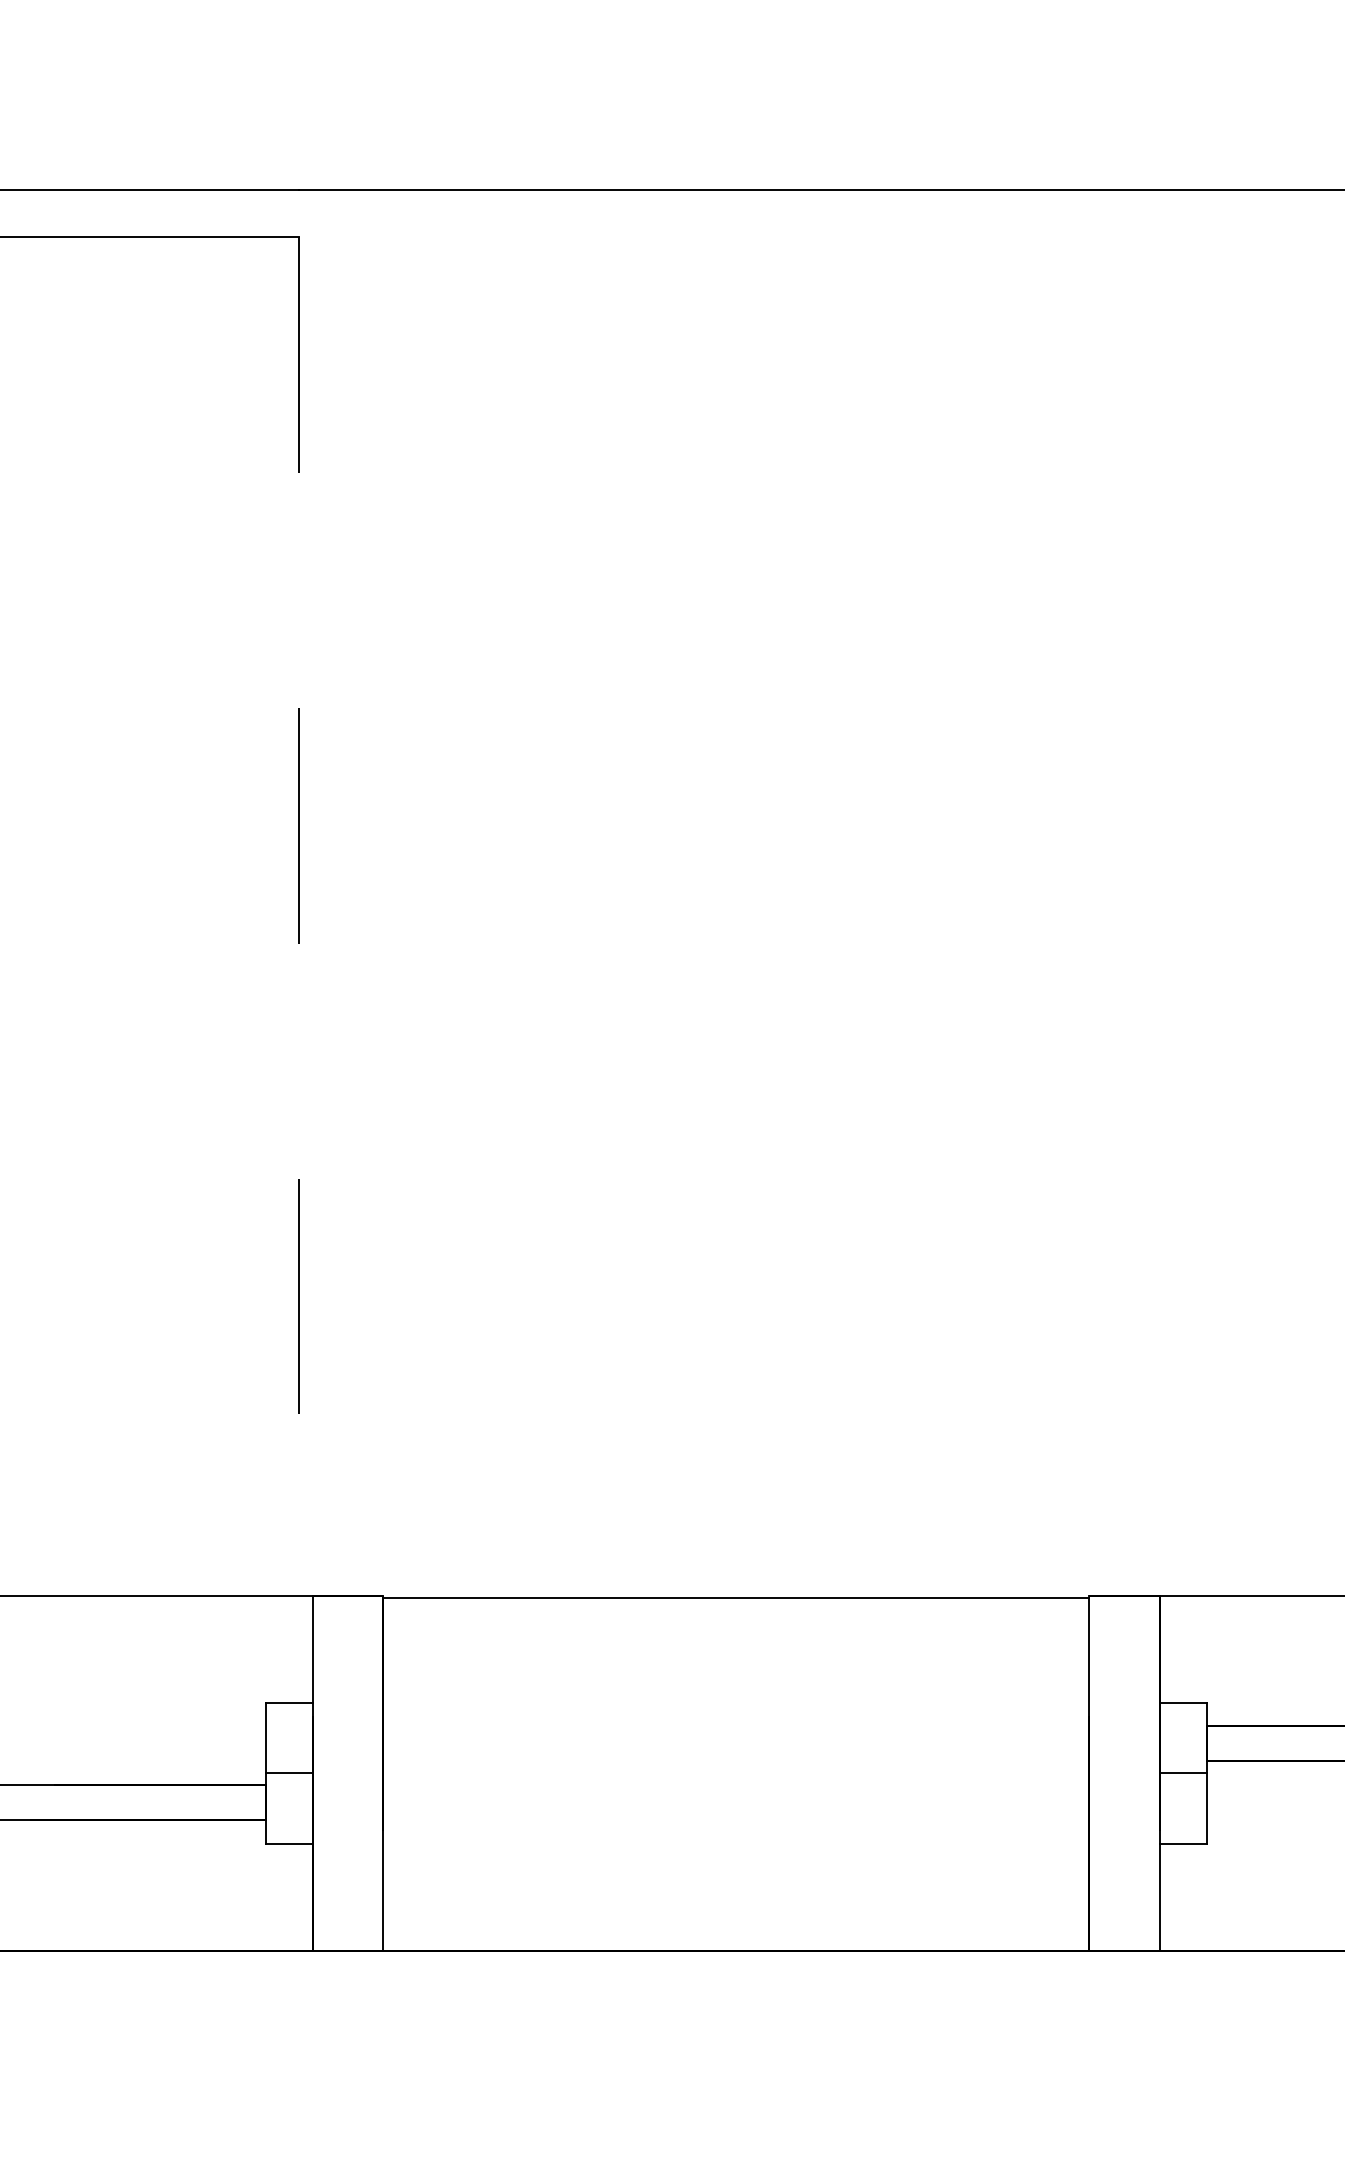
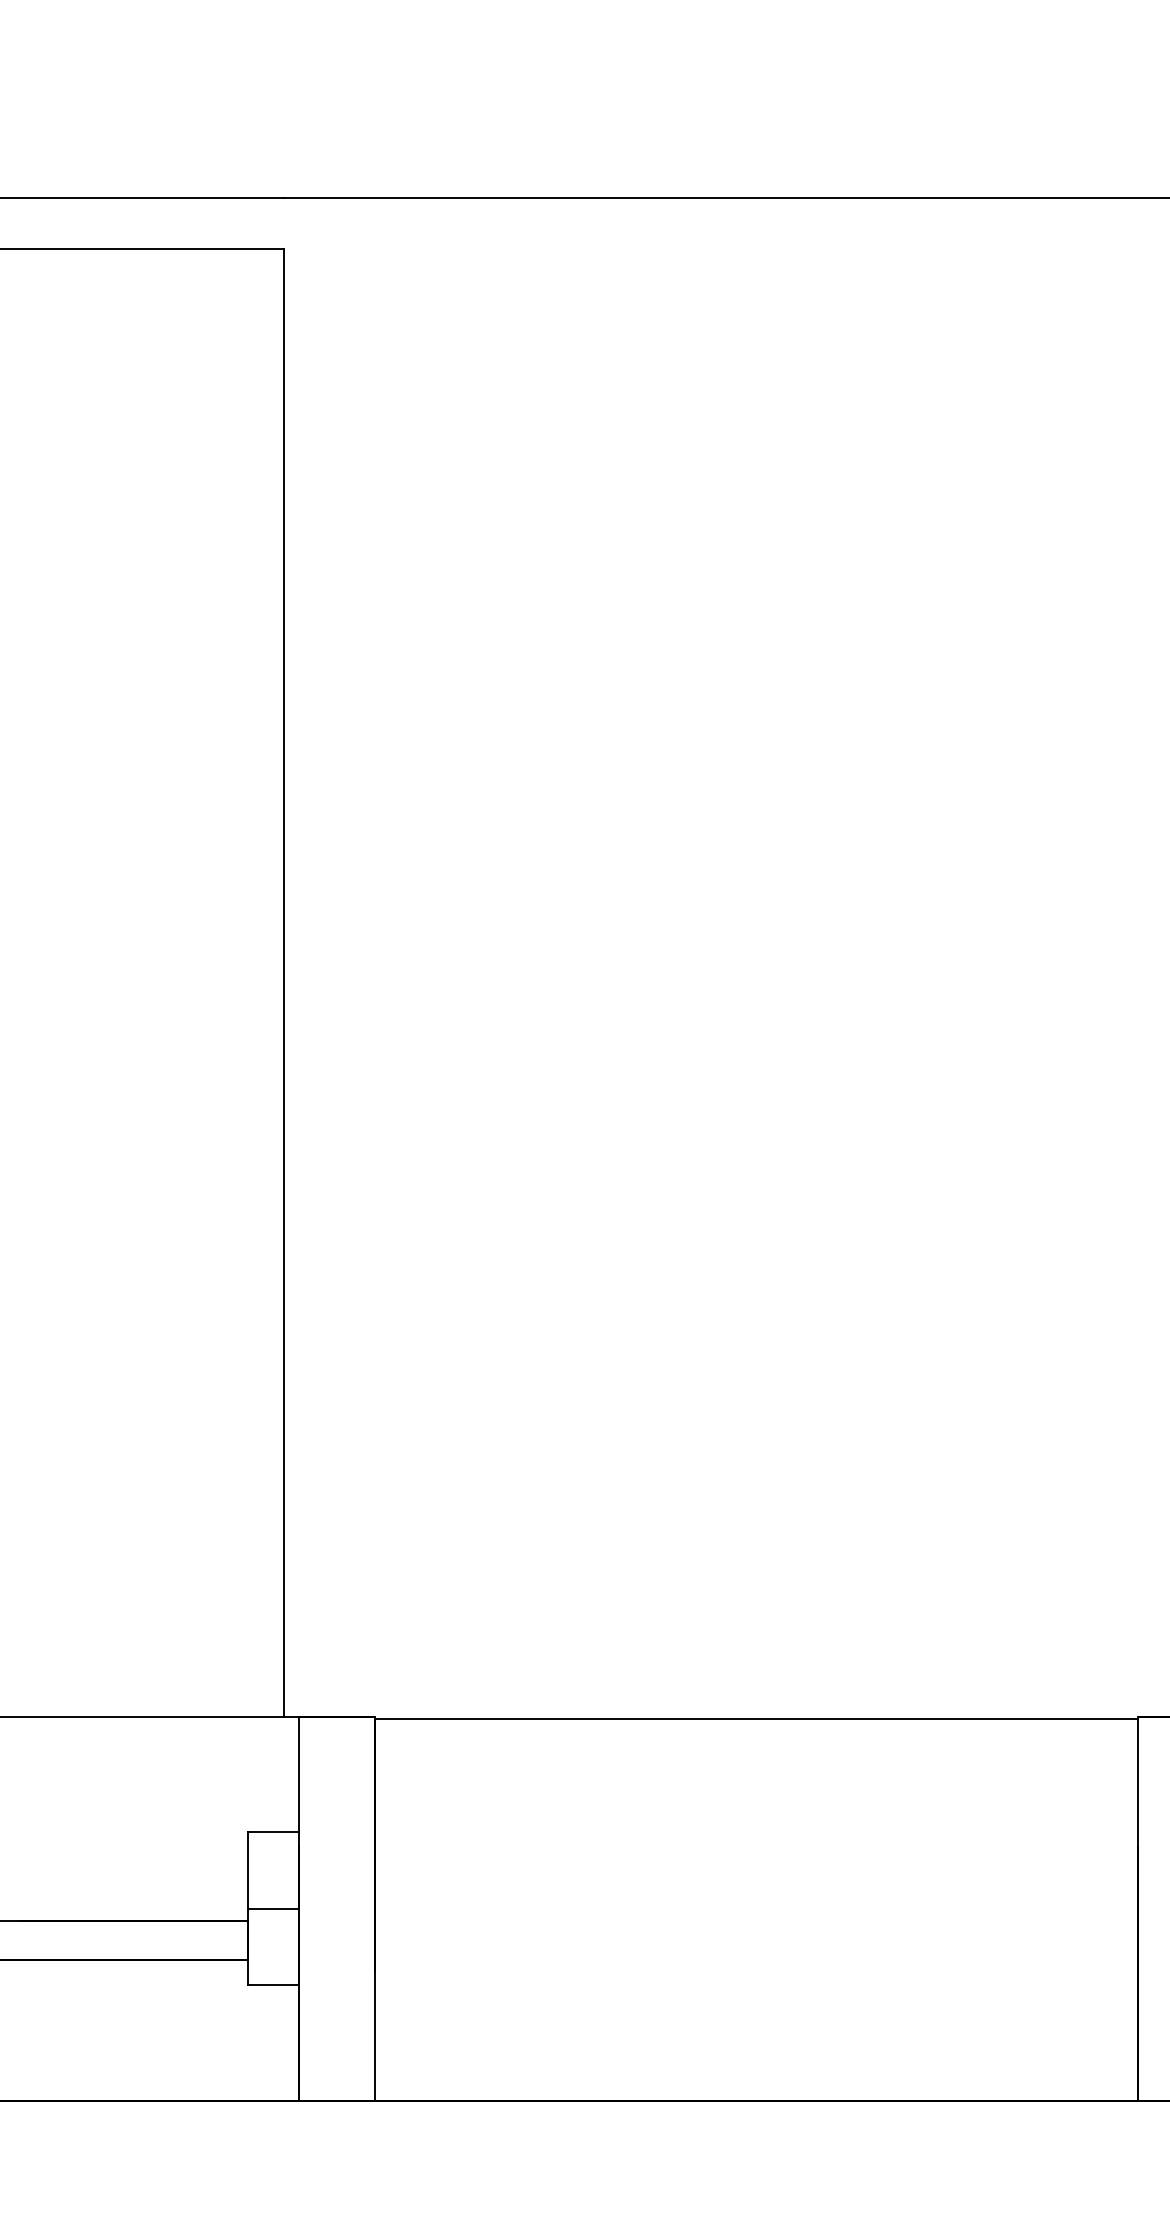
line: (299, 916) -> (284, 982), dashed -> solid

